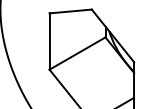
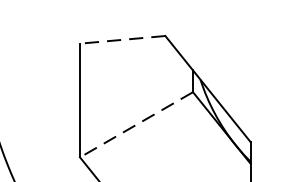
line: (70, 11) -> (122, 39), solid -> dashed
line: (77, 53) -> (136, 124), solid -> dashed

